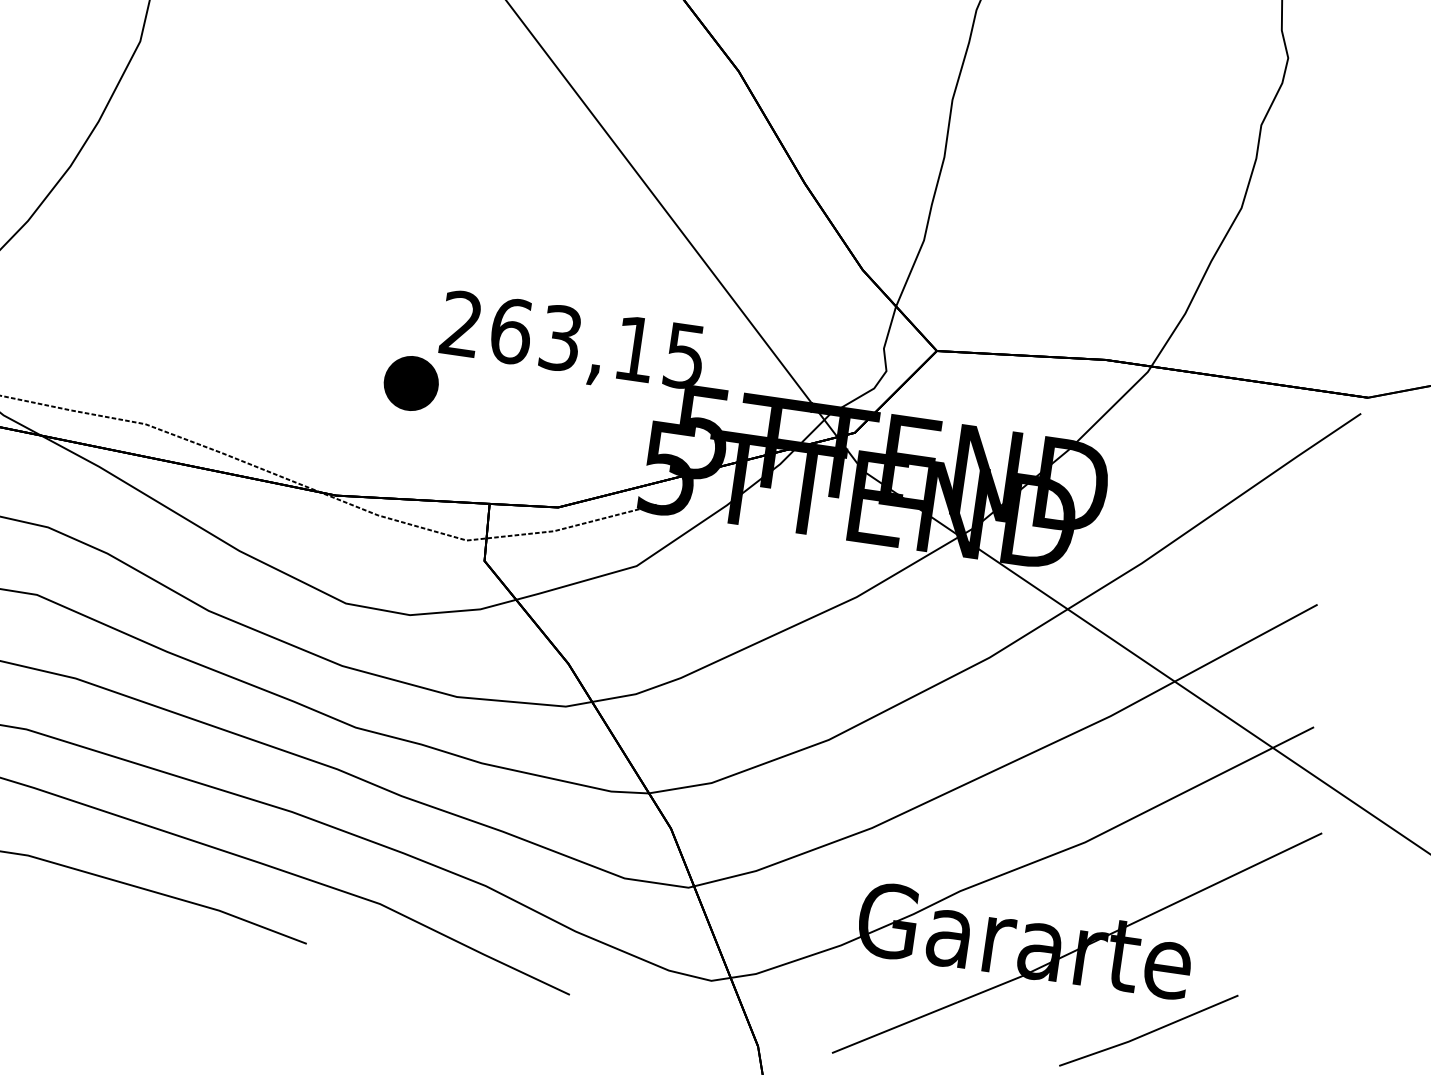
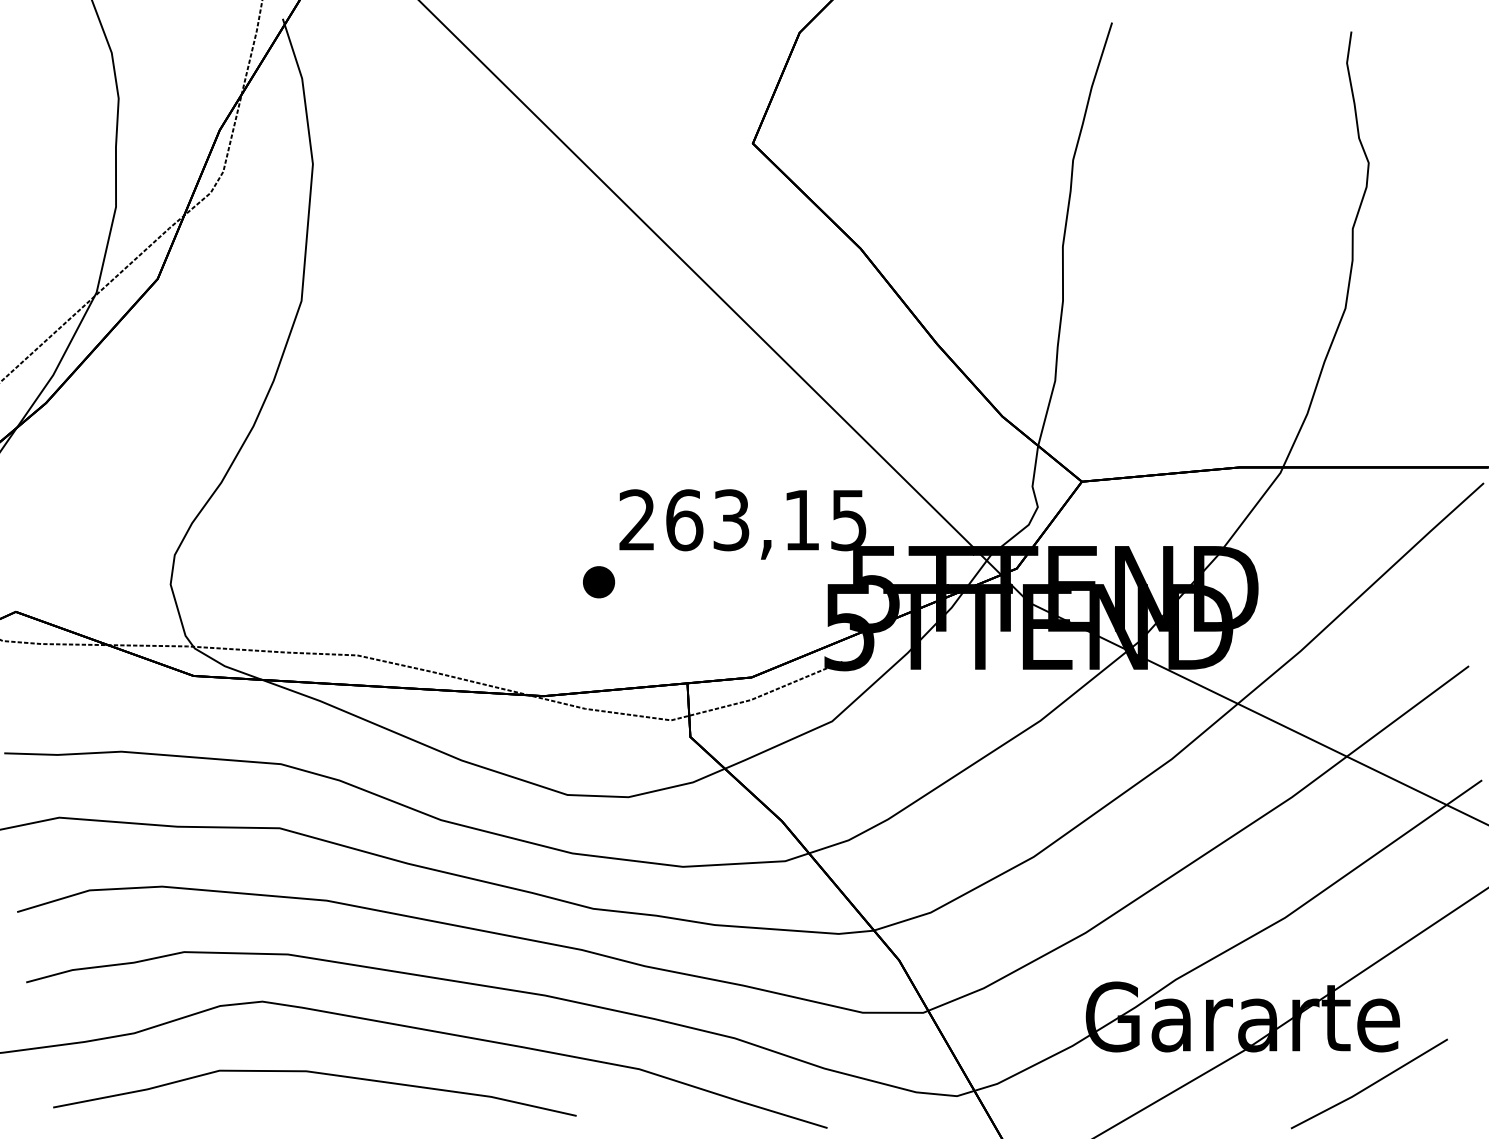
part: (412, 384) -> (599, 582), size x0.62

